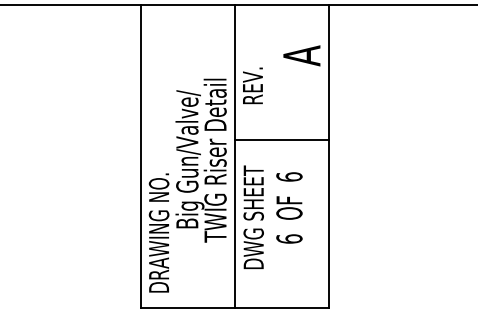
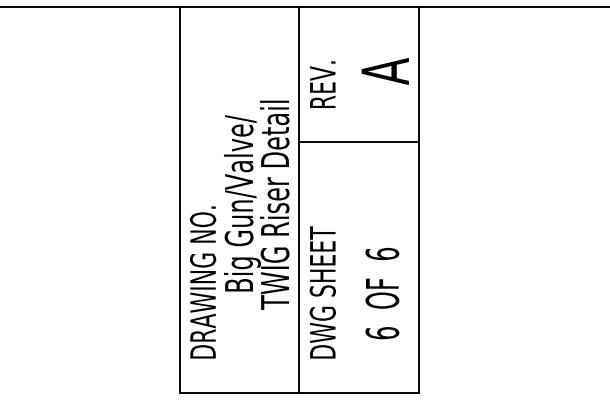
text: (252, 85) -> (322, 84), moved
line: (281, 139) -> (359, 142), moved
text: (289, 207) -> (382, 293), moved
text: (253, 217) -> (322, 292), moved
text: (159, 233) -> (203, 282), moved

